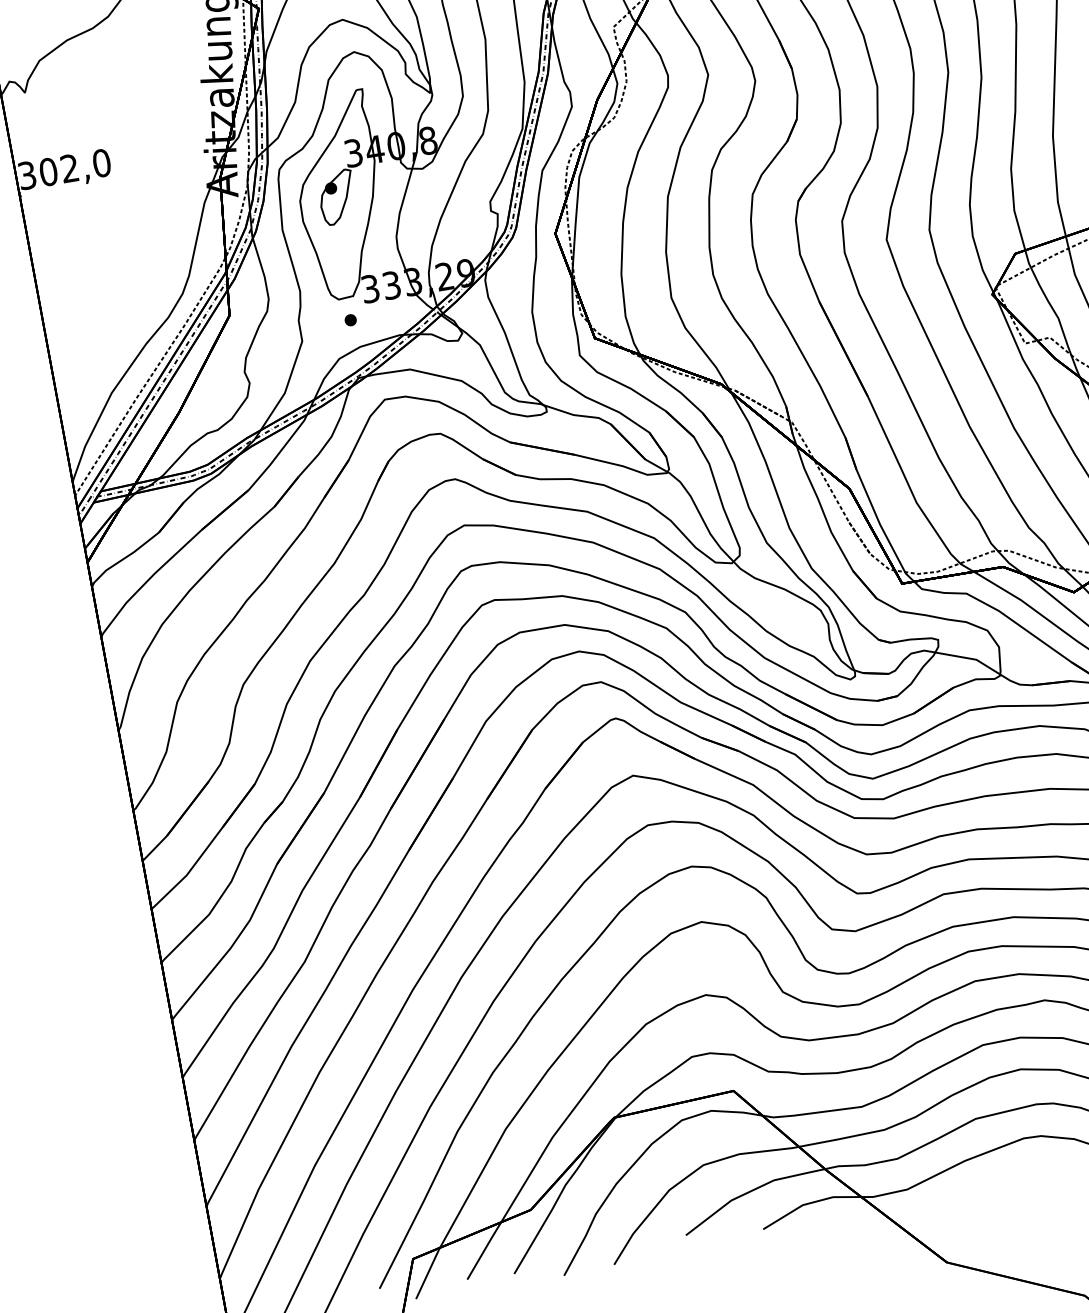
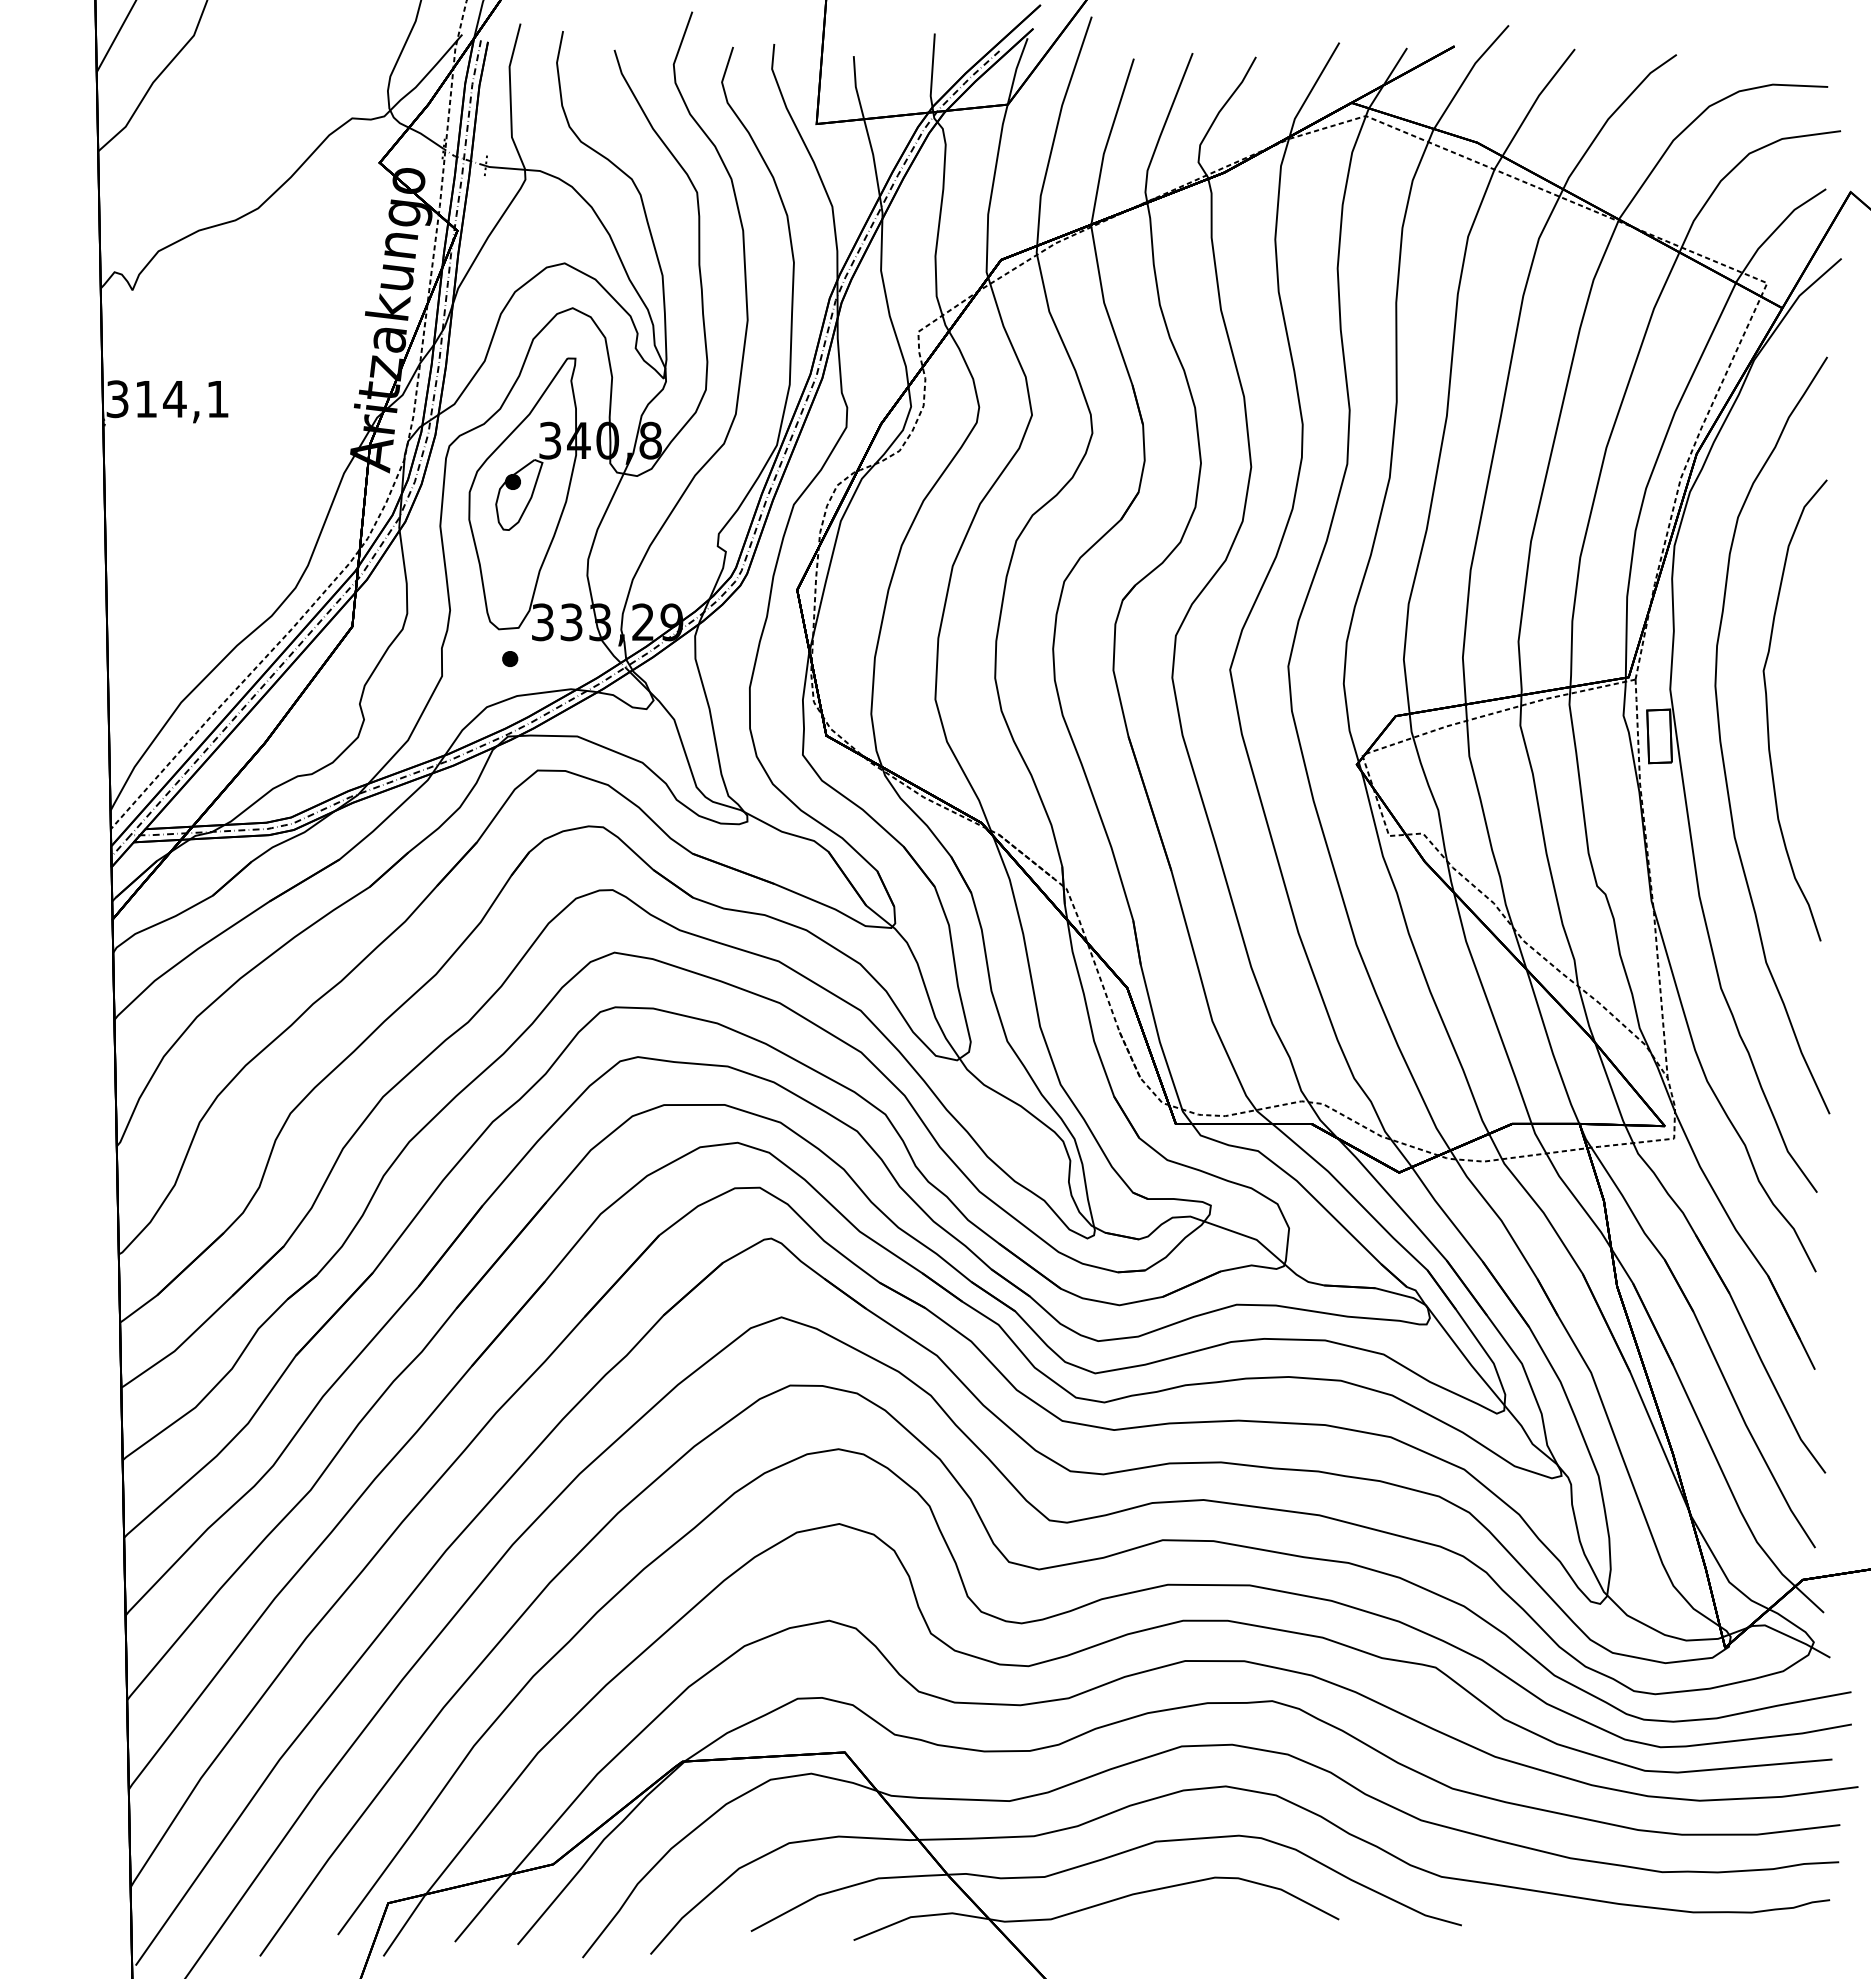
text: (75, 167) -> (182, 399), 302,0 -> 314,1

